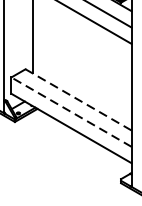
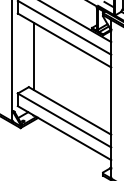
line: (79, 99) -> (70, 110), dashed -> solid
line: (71, 112) -> (64, 120), dashed -> solid

